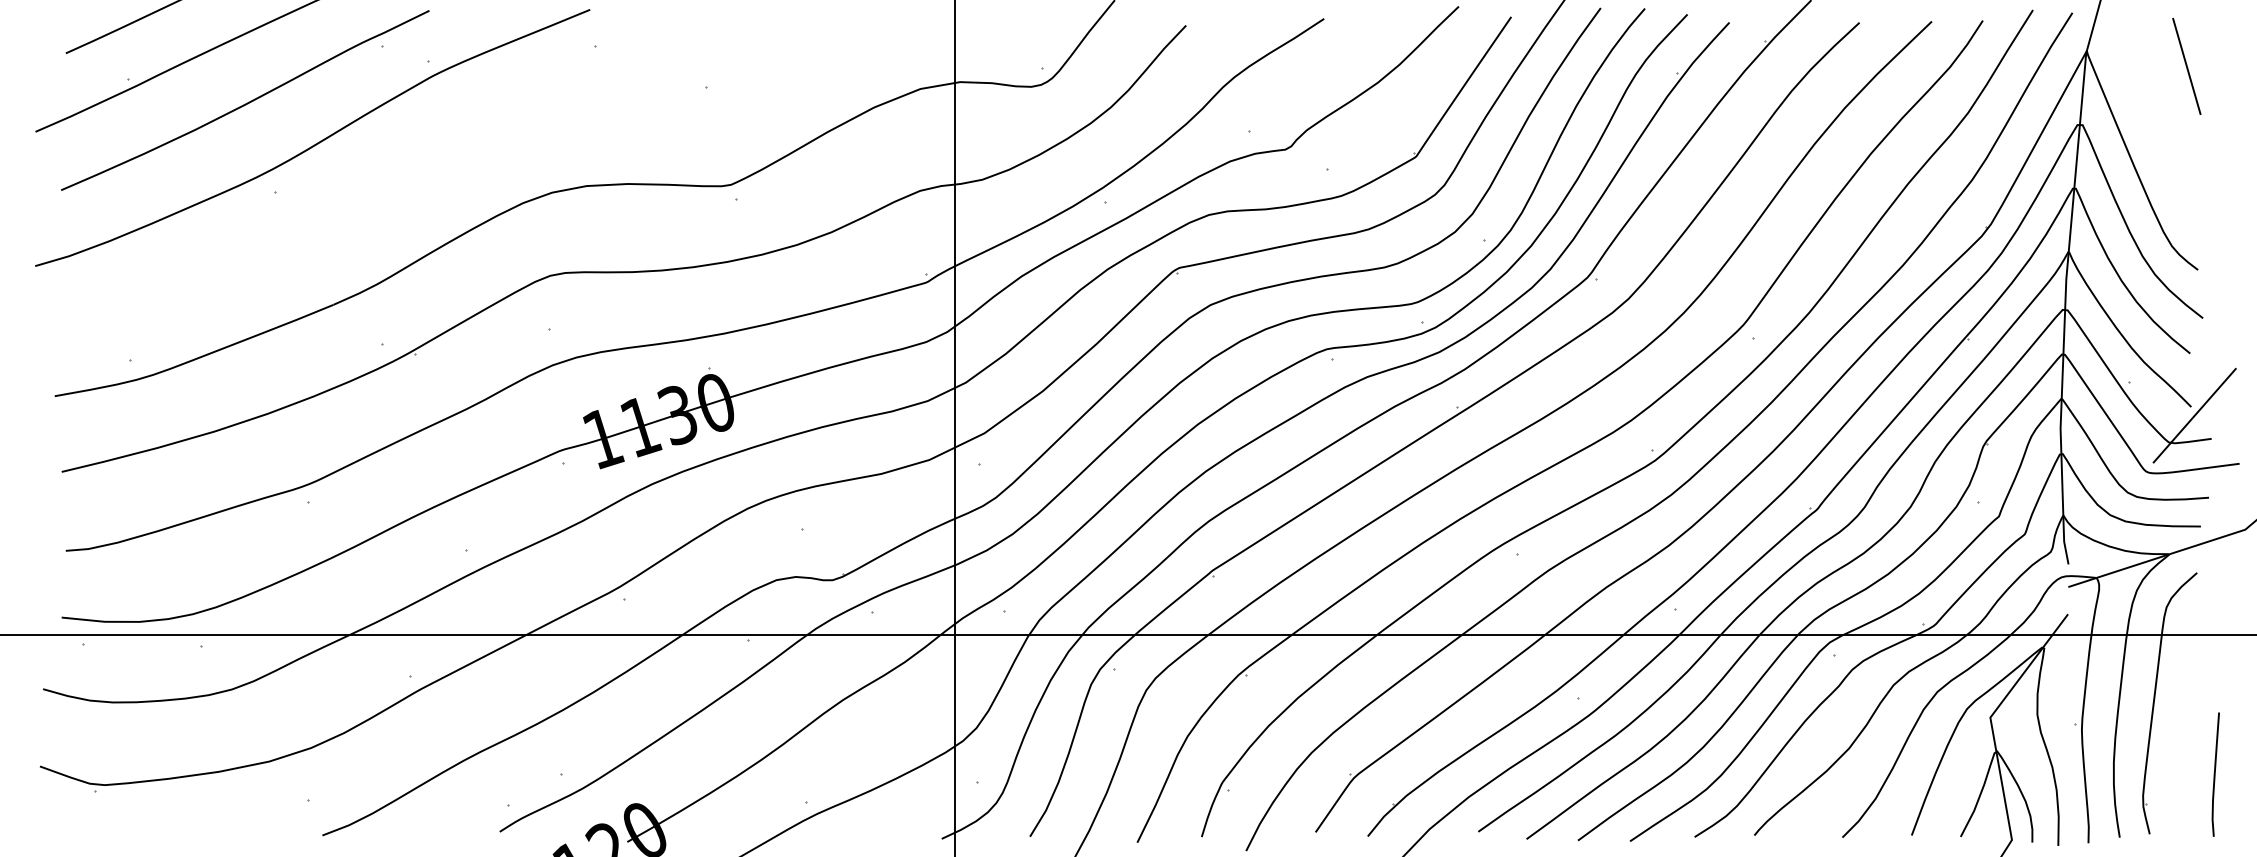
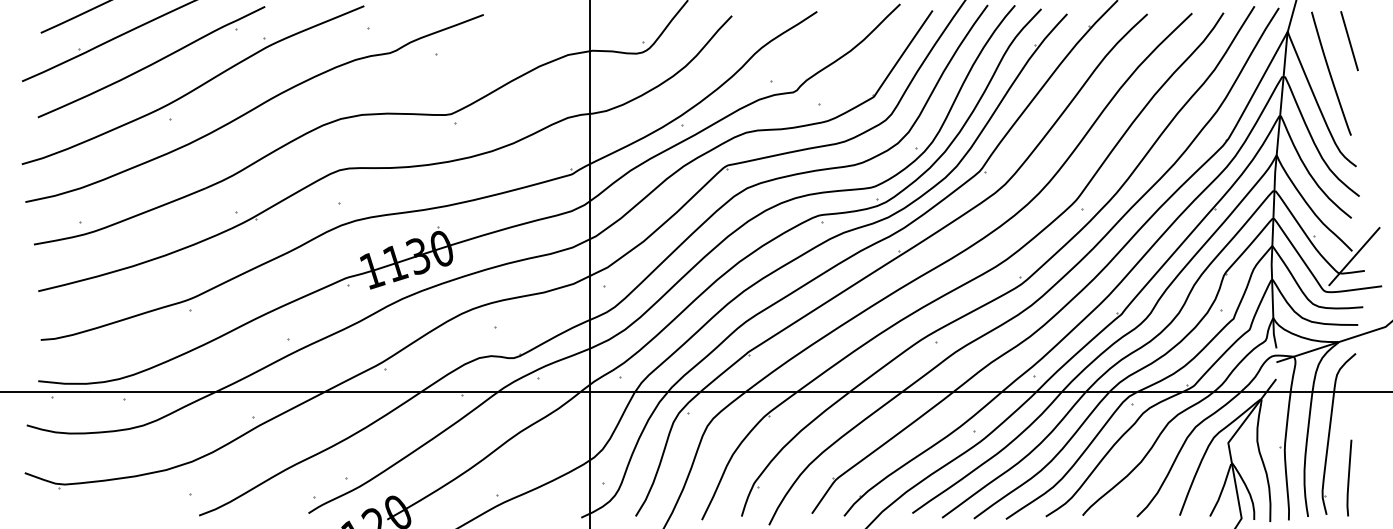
curve: (2155, 118) -> (1330, 73), added
curve: (412, 175) -> (254, 108), added
line: (2215, 773) -> (1349, 477), moved

